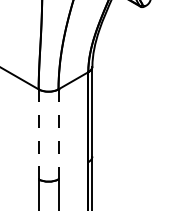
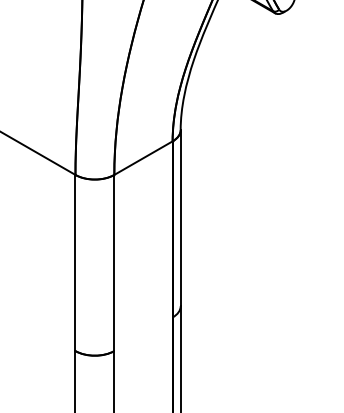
line: (38, 134) -> (75, 263), dashed -> solid
line: (58, 134) -> (114, 263), dashed -> solid

